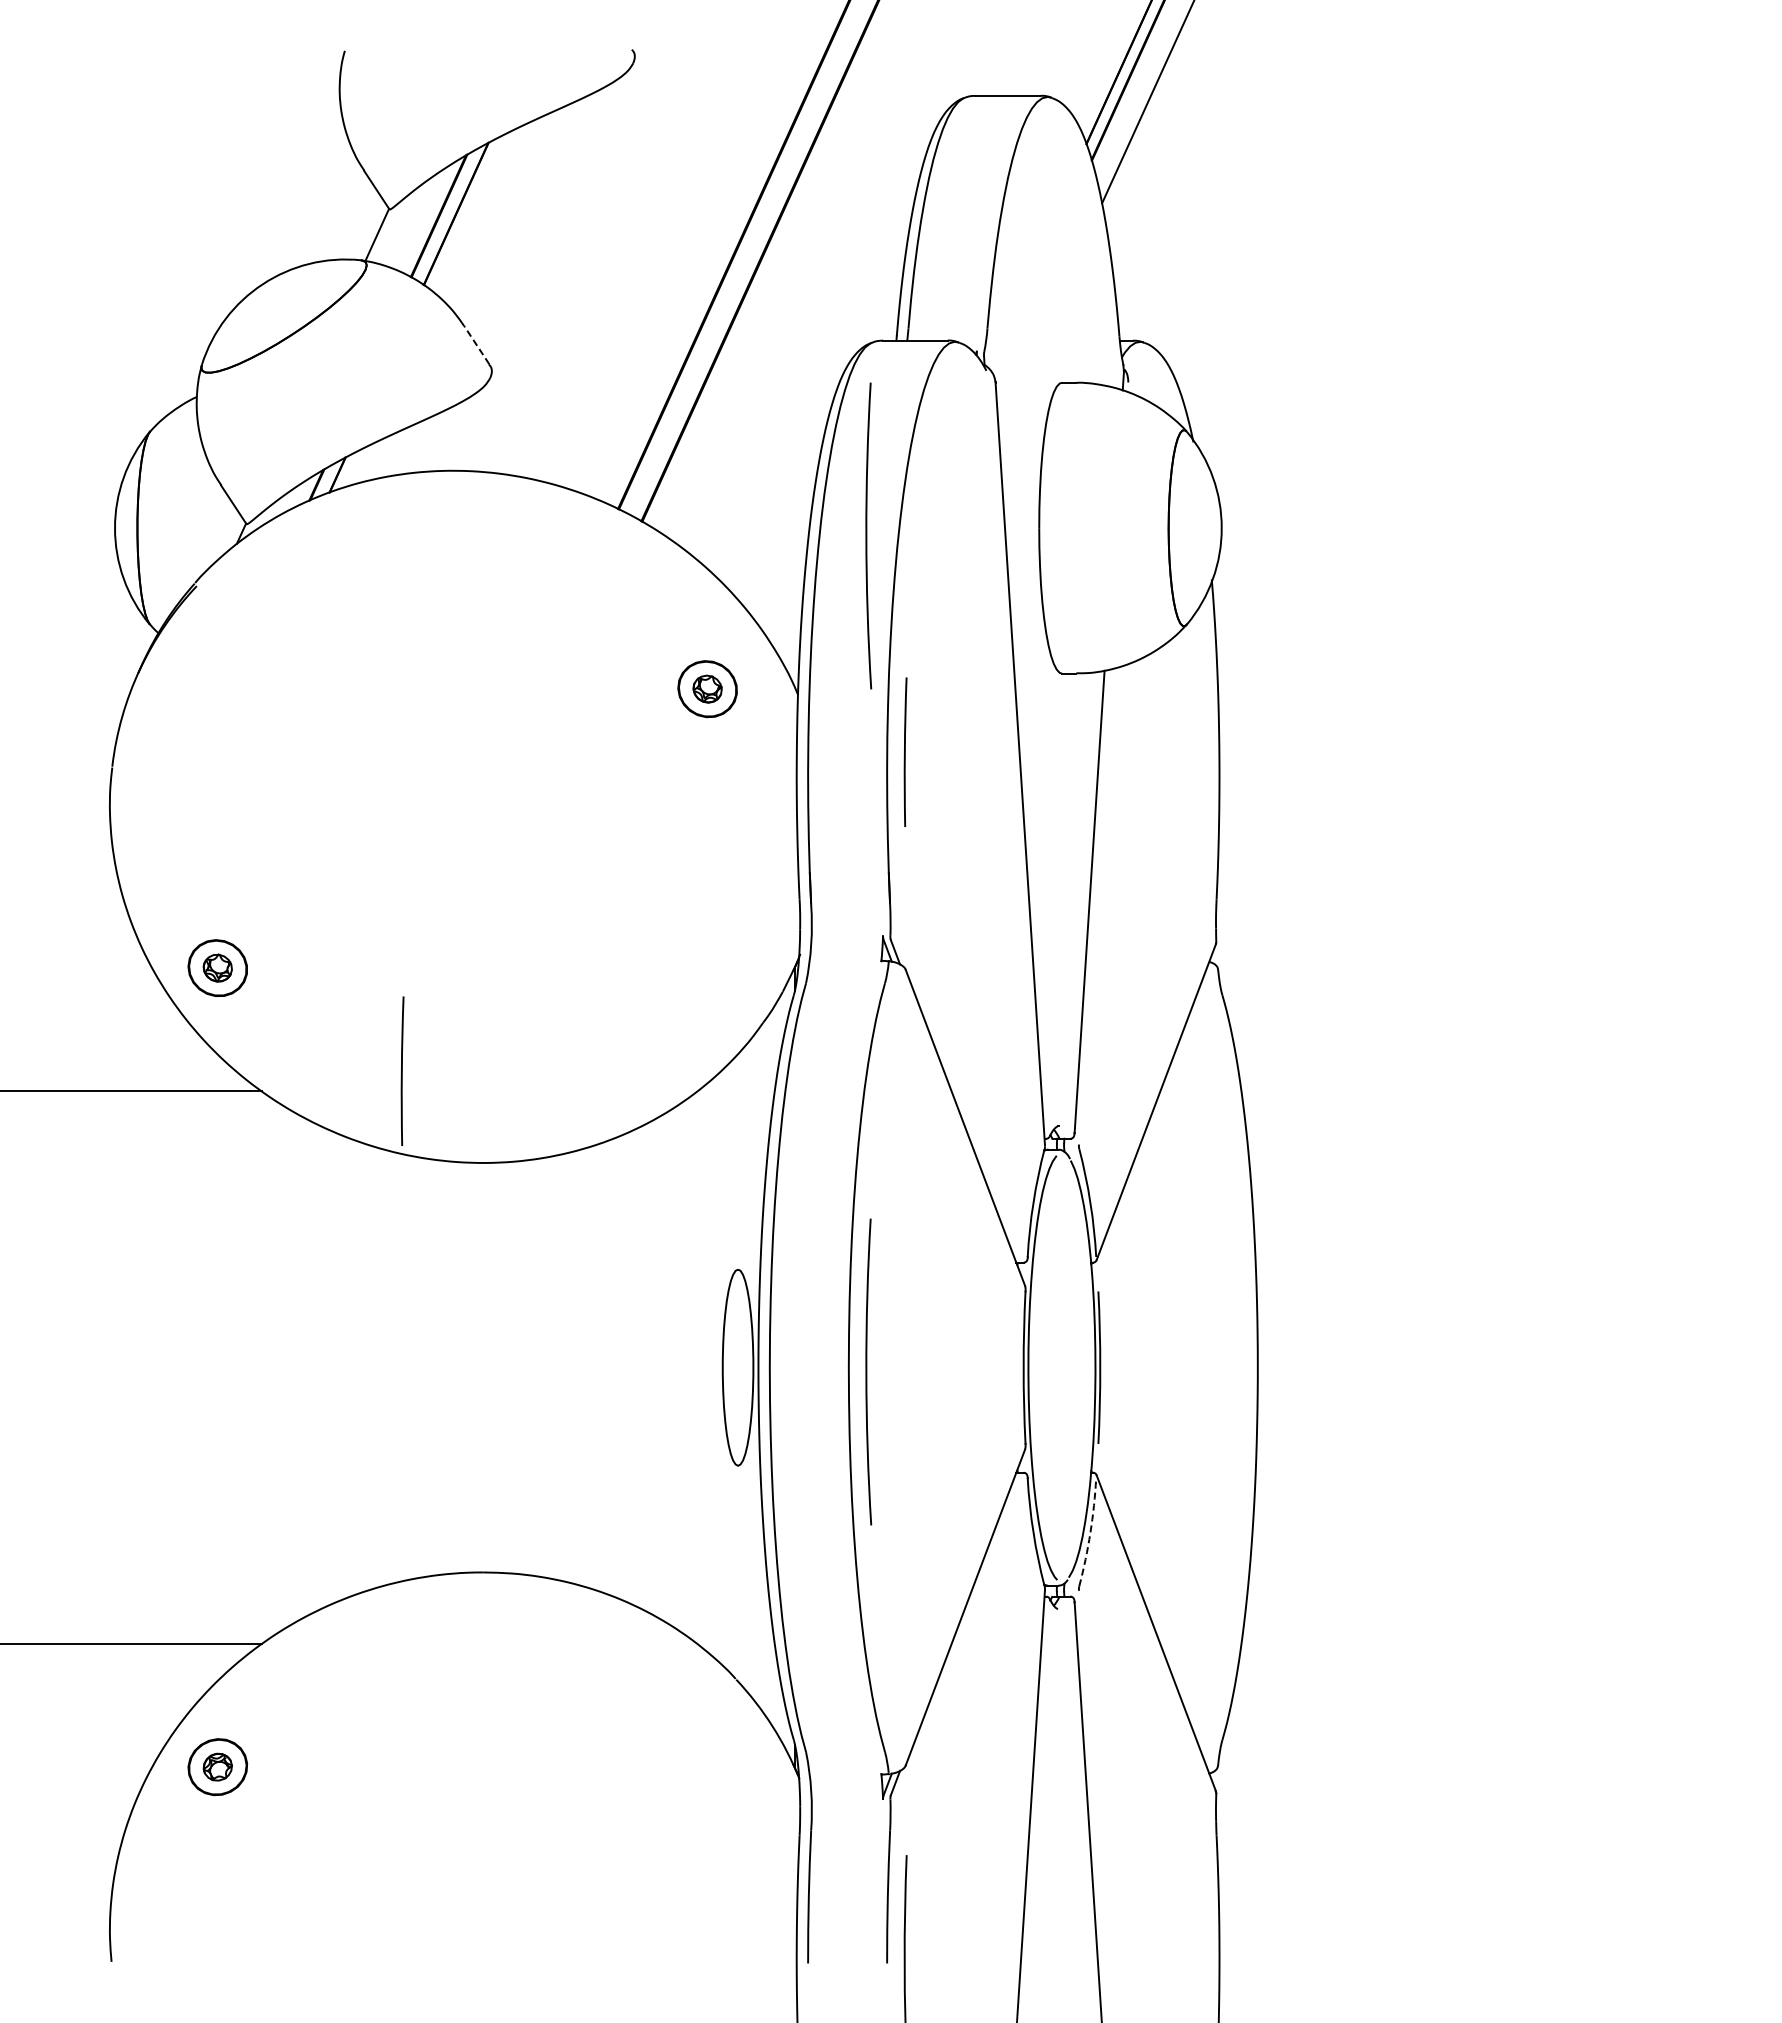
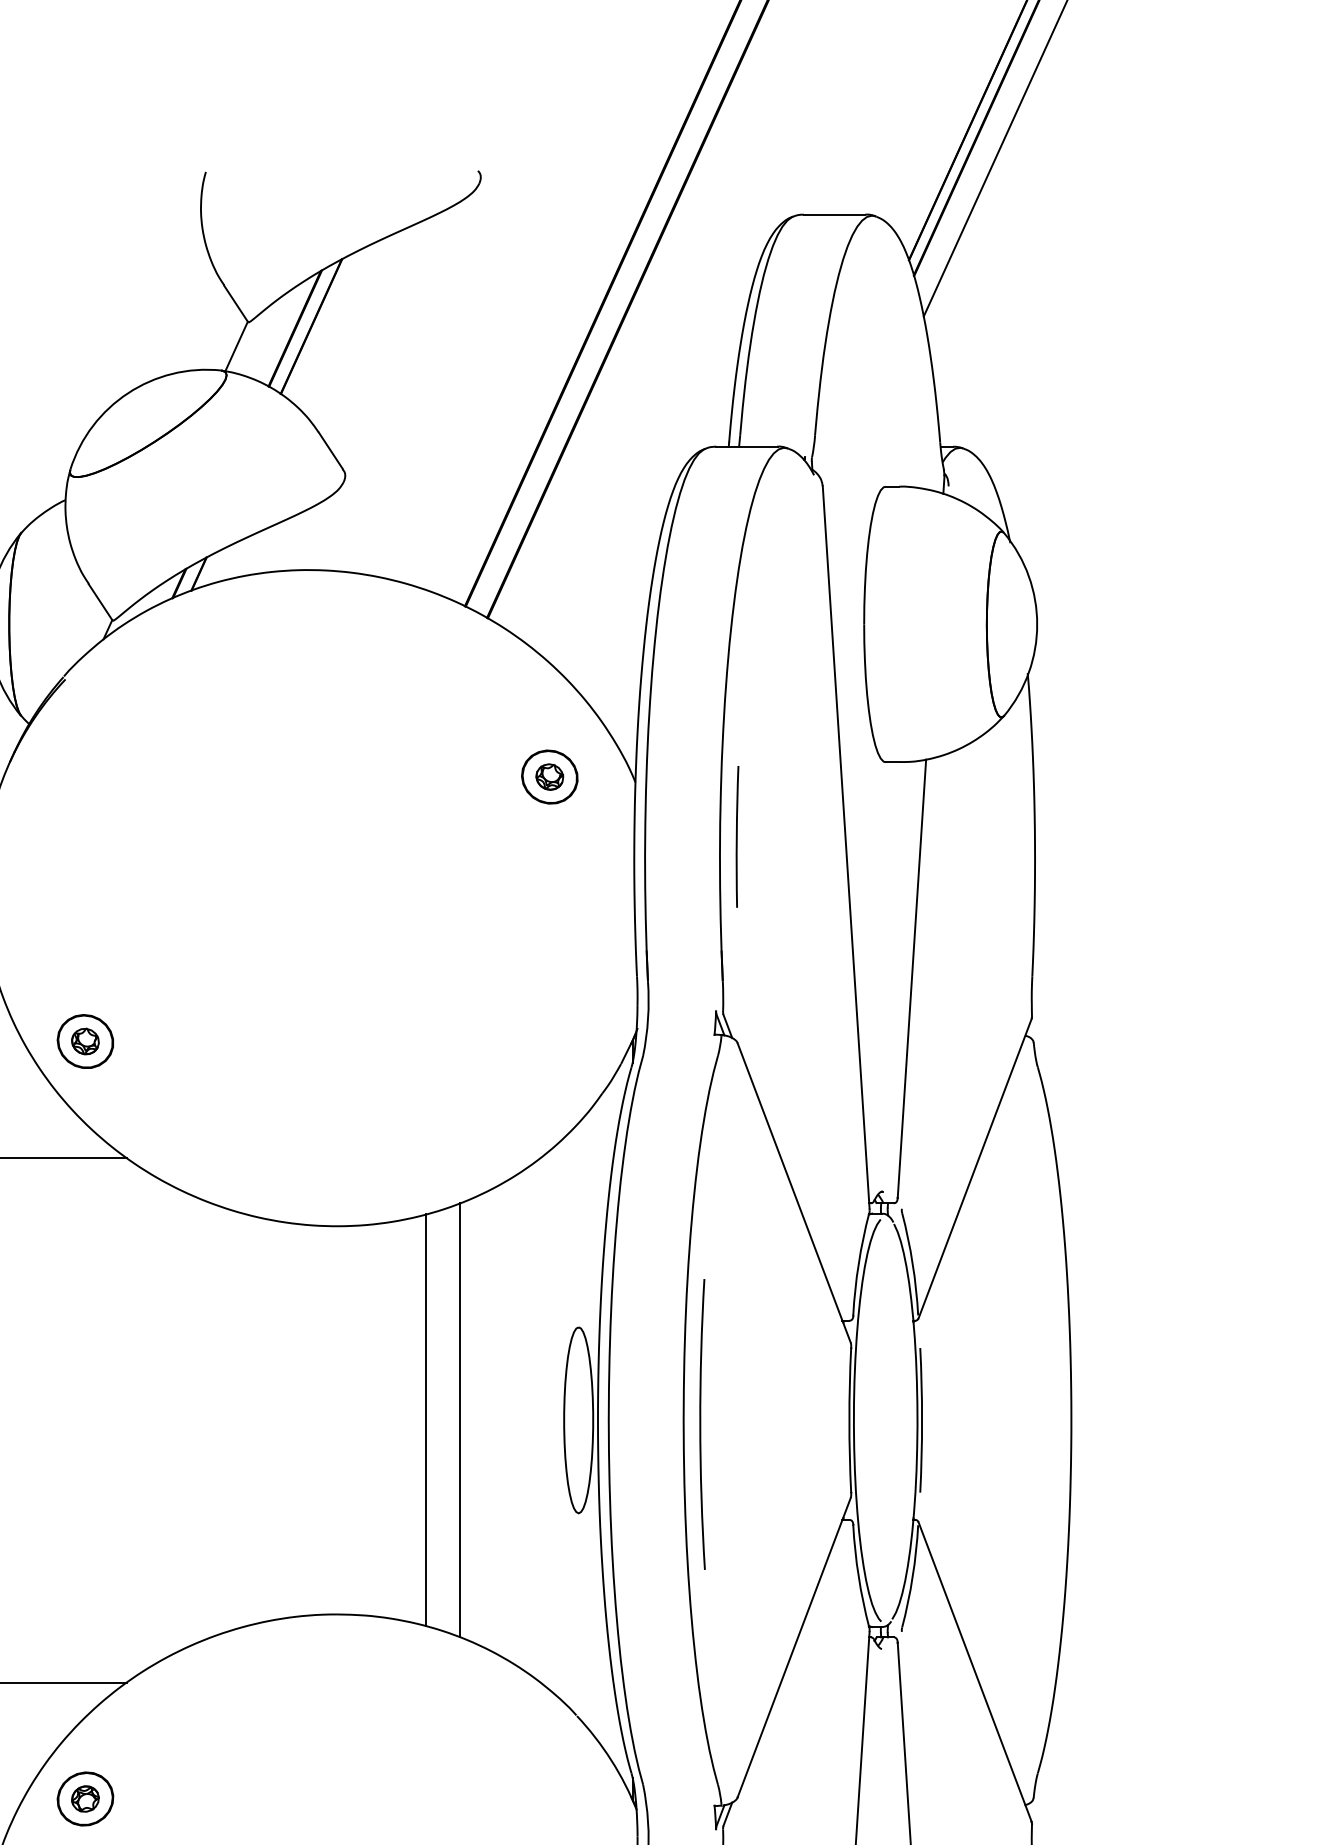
line: (476, 345) -> (330, 451), dashed -> solid
arc: (867, 535) -> (701, 631), removed
arc: (402, 1070) -> (260, 1138), removed
line: (577, 1367) -> (426, 1420), added
line: (613, 1367) -> (460, 1420), added
arc: (1090, 1532) -> (912, 1576), dashed -> solid

